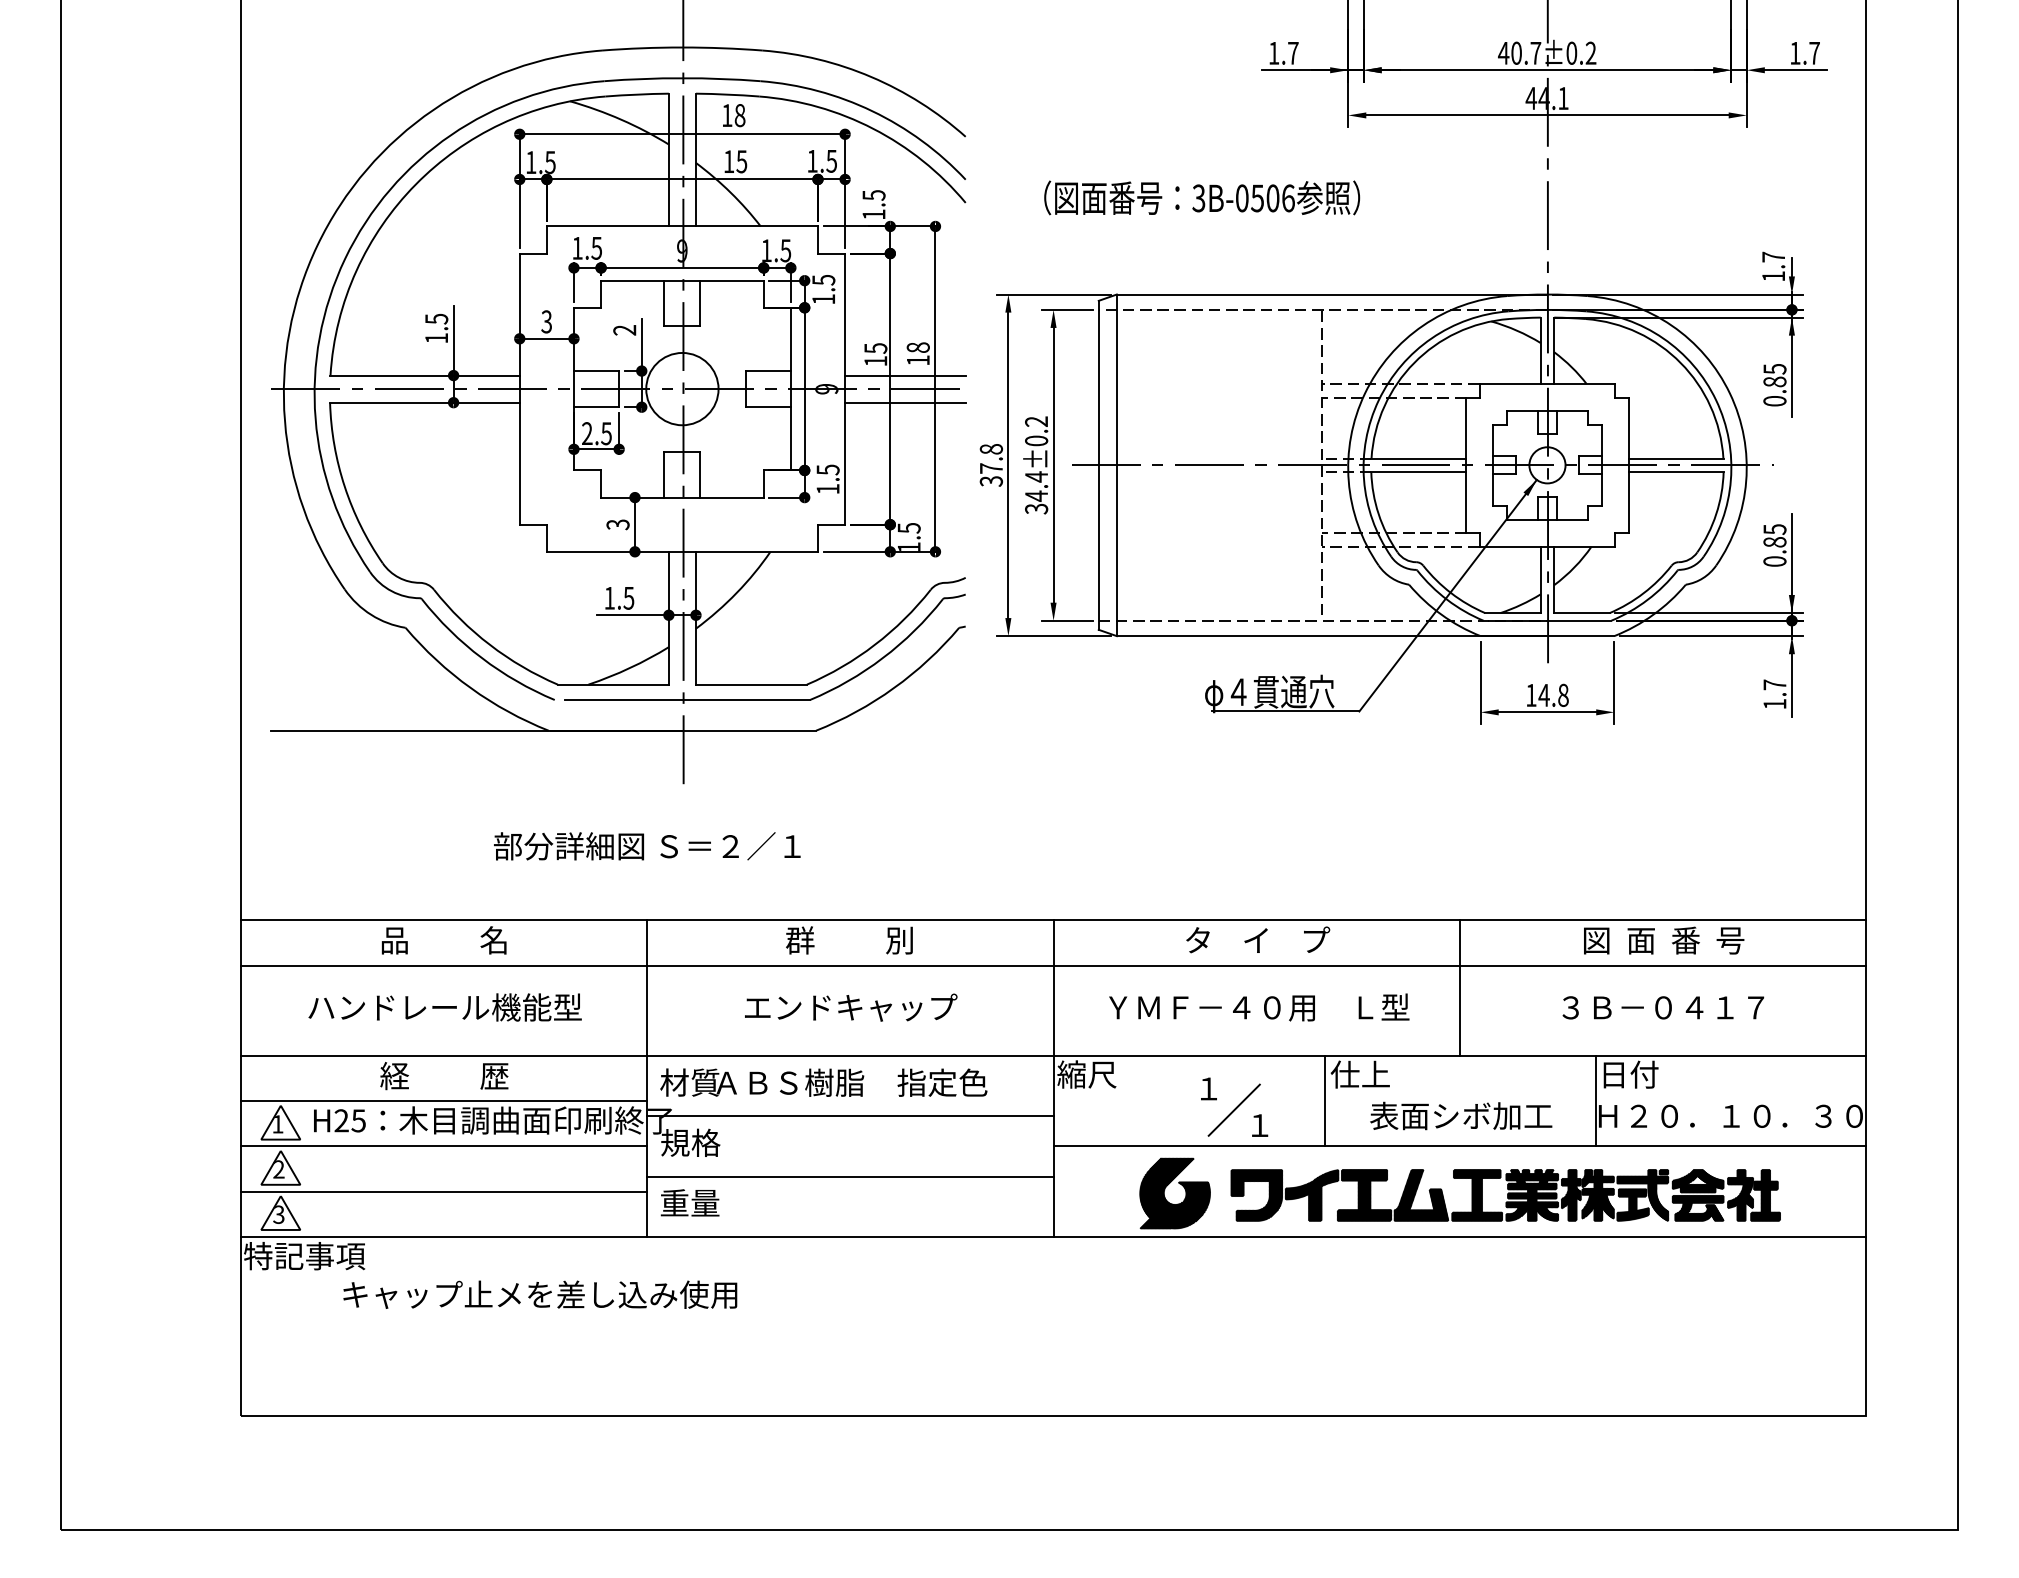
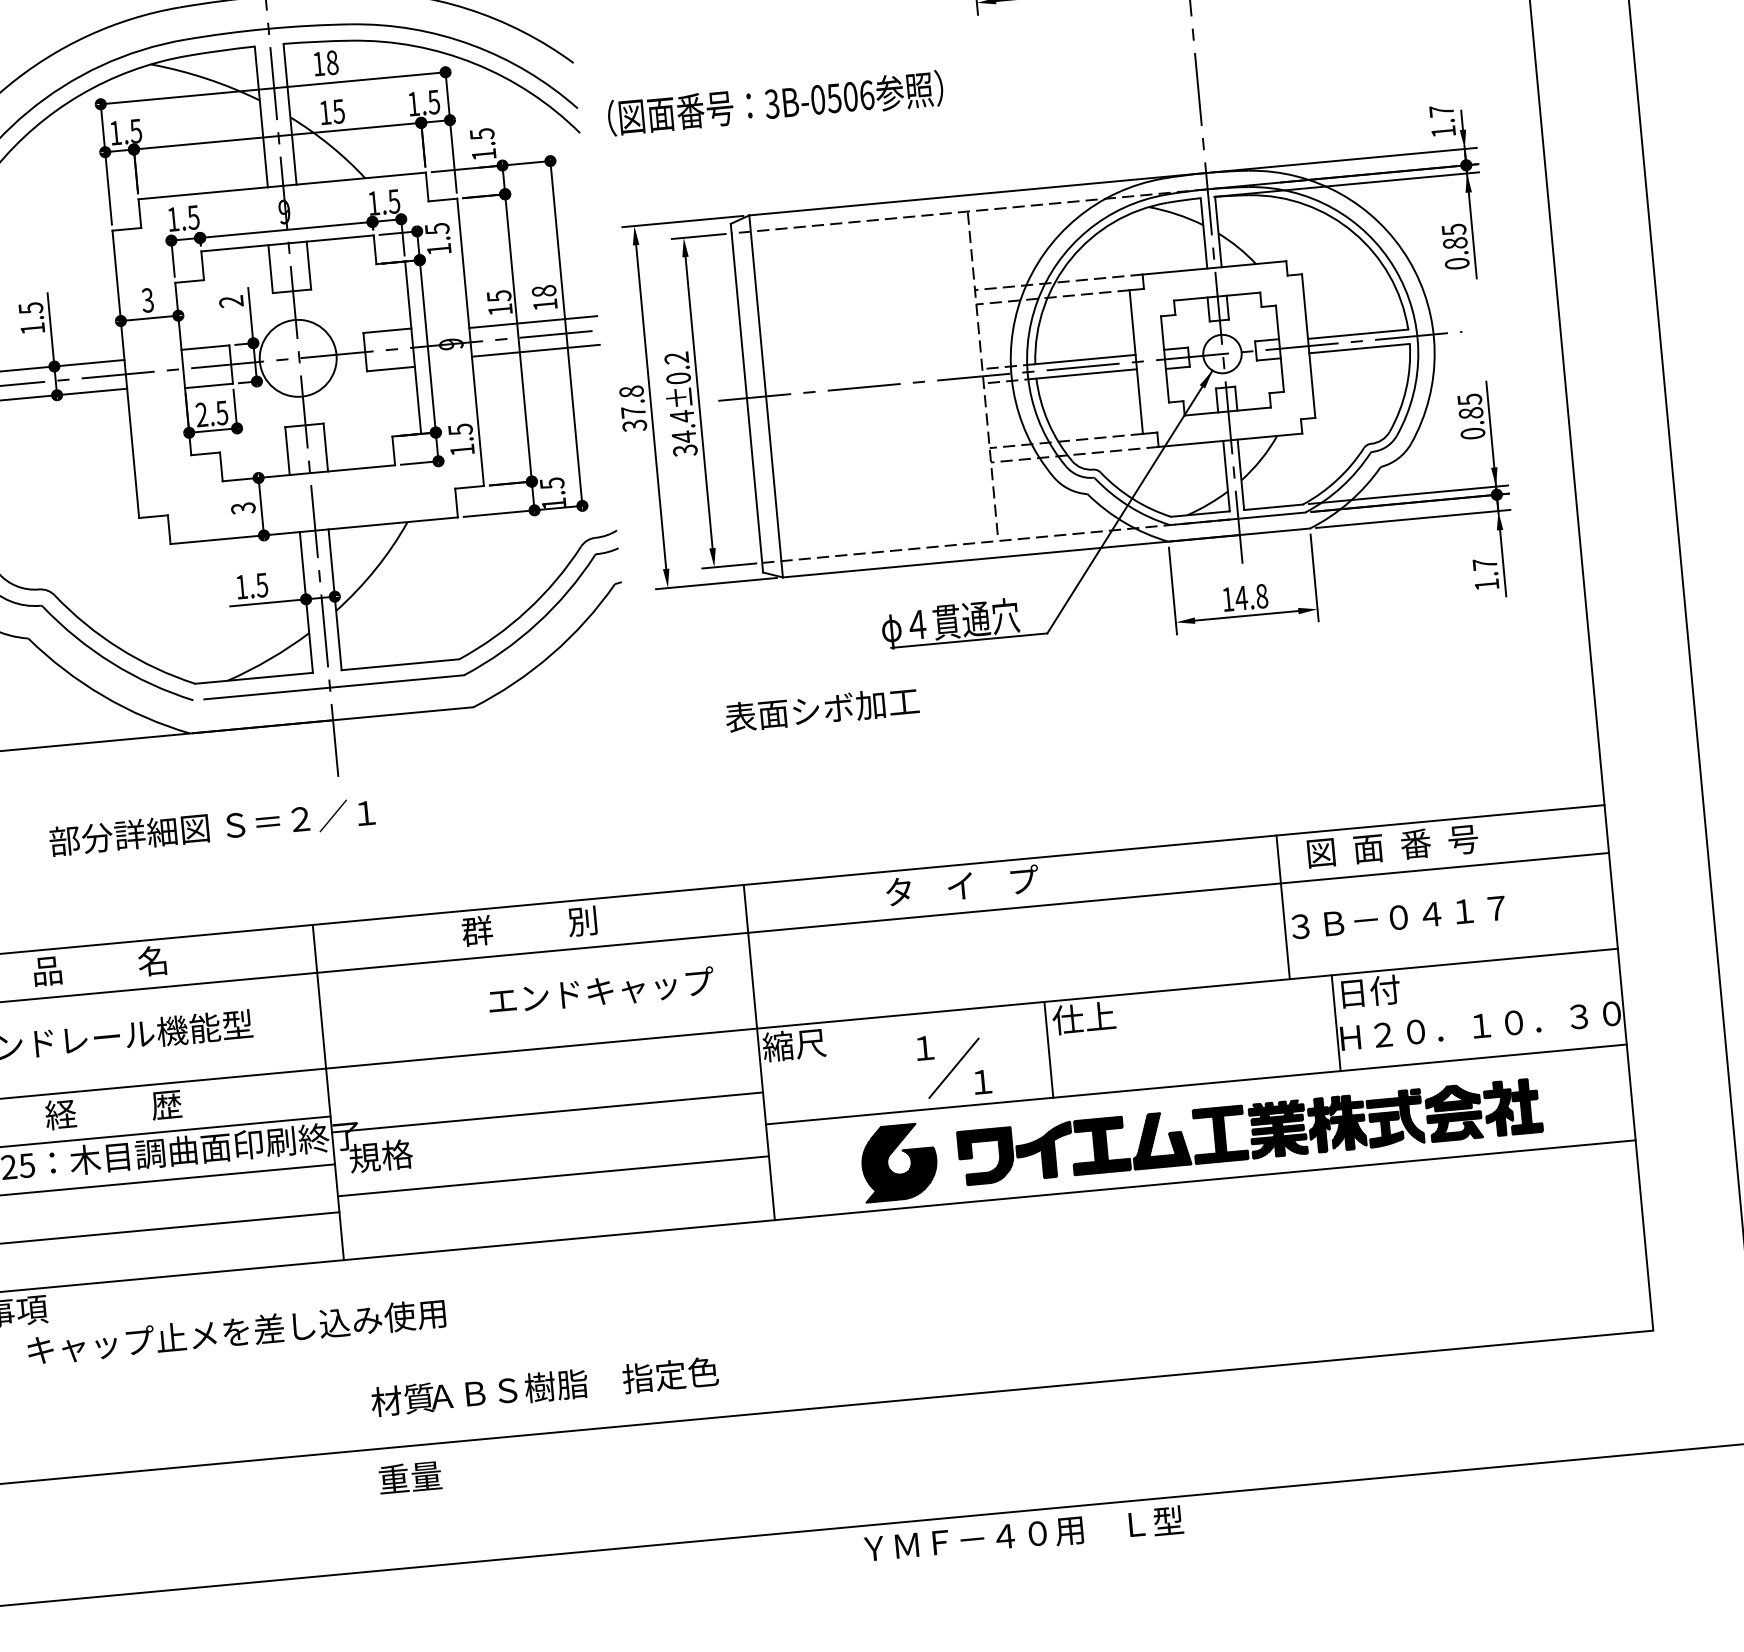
text: (1202, 197) -> (775, 102), moved
text: (647, 846) -> (212, 827), moved
line: (1460, 988) -> (1283, 907), moved
text: (851, 1007) -> (601, 991), moved
text: (1259, 1007) -> (1024, 1534), moved
text: (823, 1082) -> (544, 1386), moved
text: (1461, 1115) -> (822, 708), moved
text: (689, 1202) -> (409, 1477), moved

